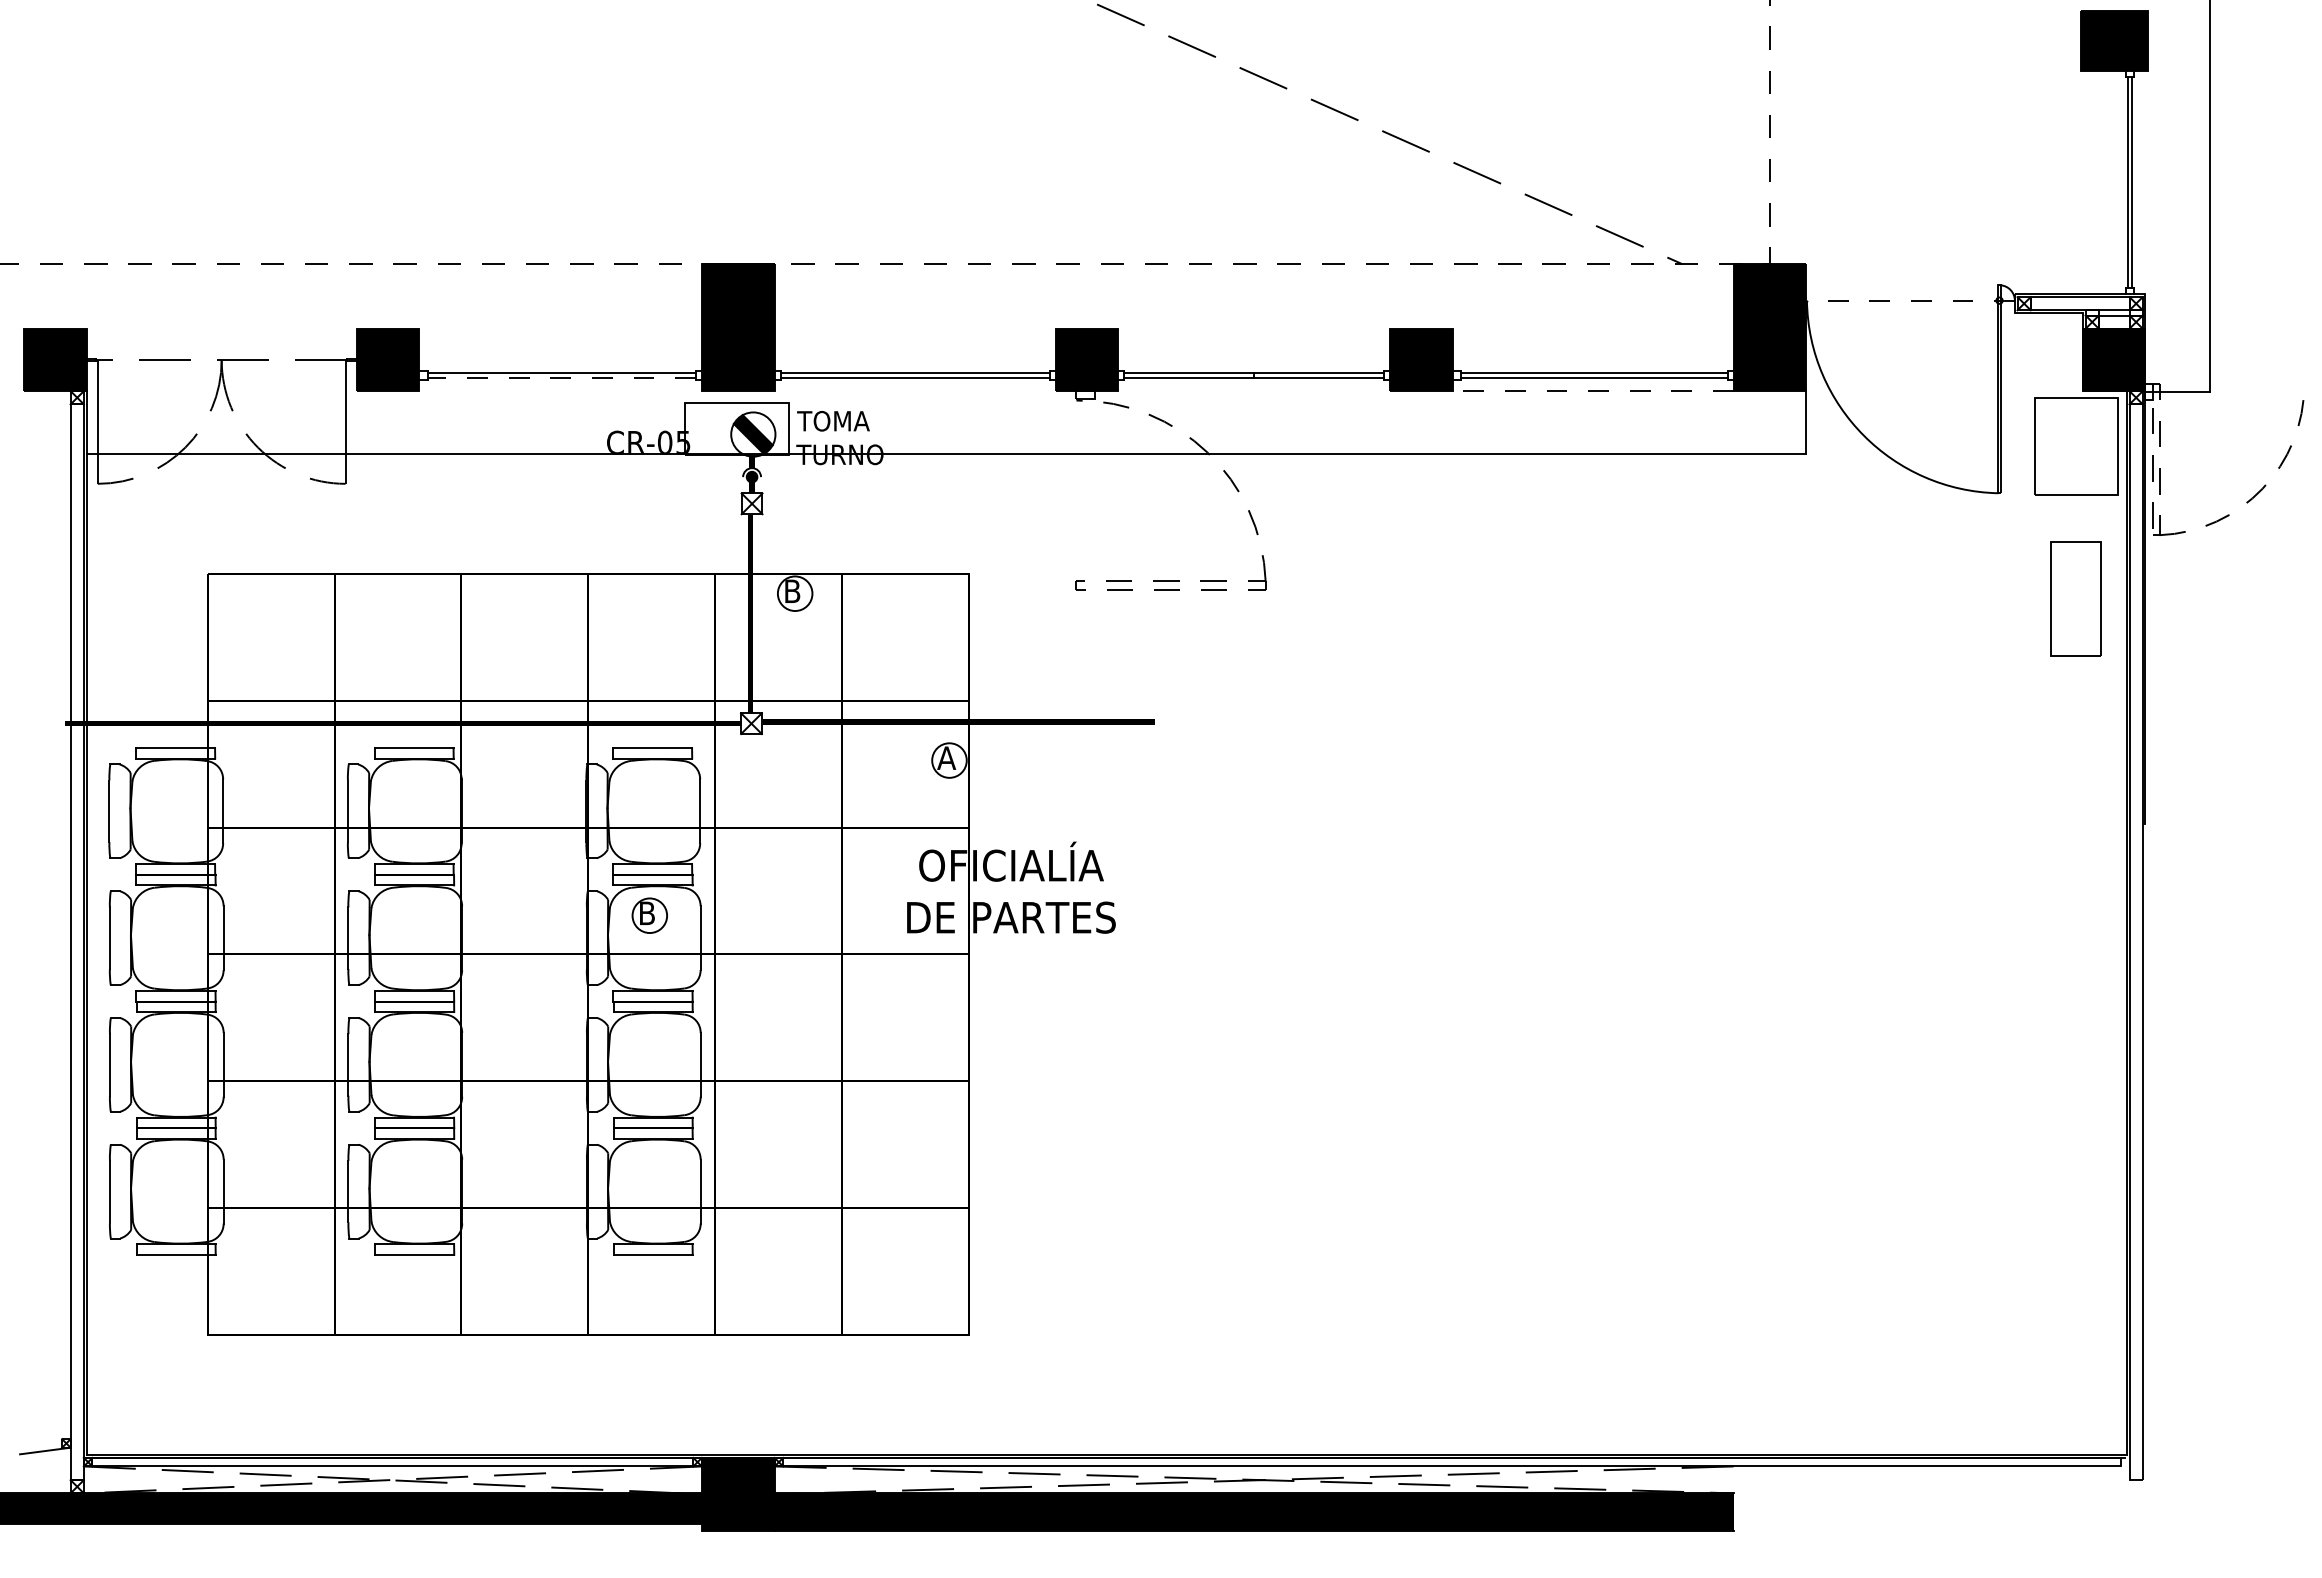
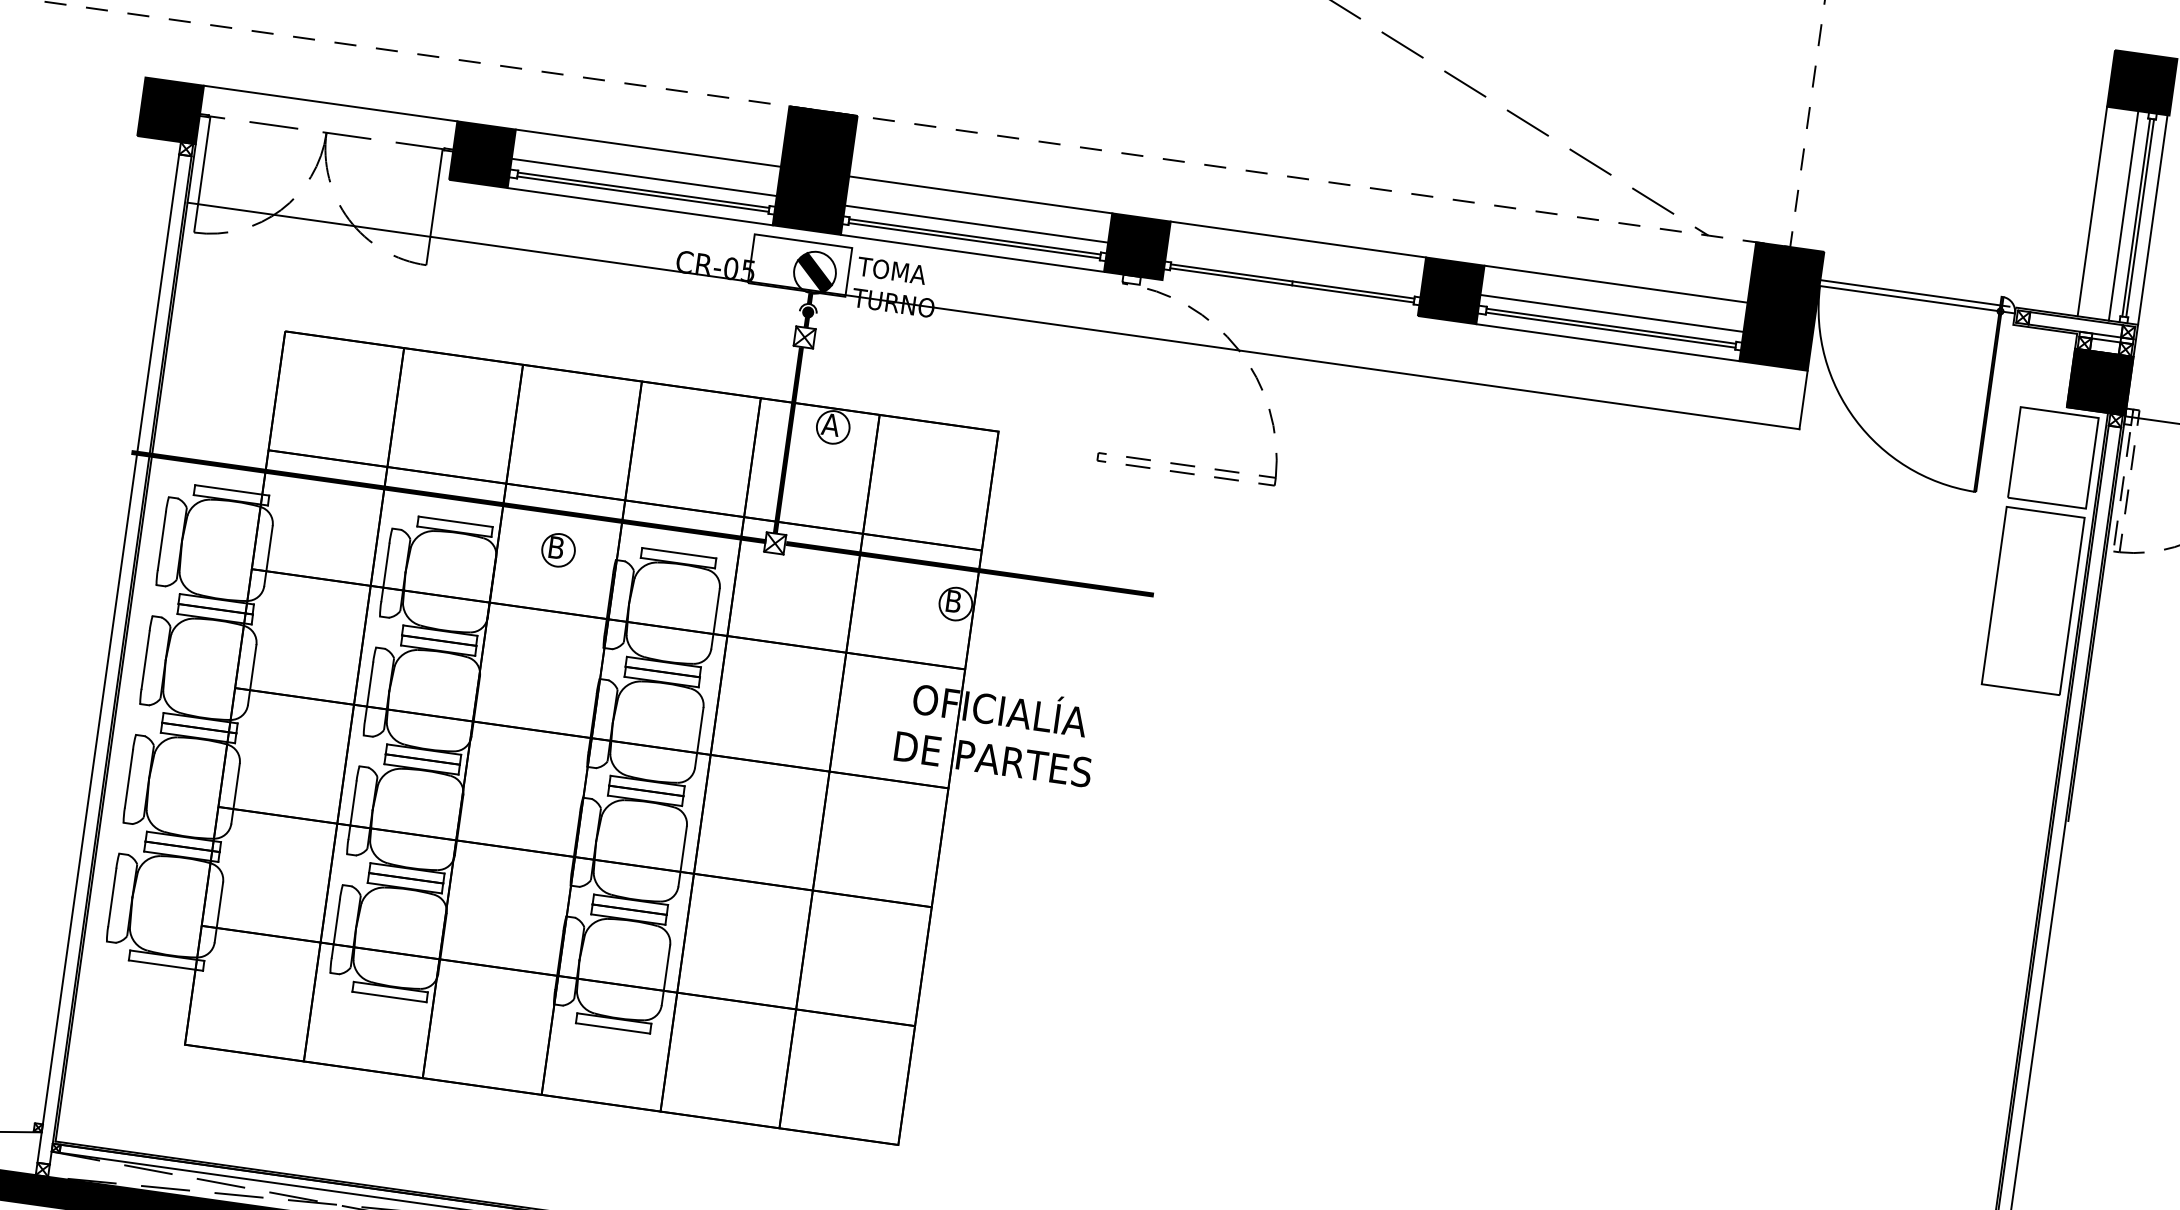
line: (2080, 182) -> (2091, 211), added
line: (2114, 182) -> (2123, 215), added
line: (2145, 182) -> (2152, 219), added
line: (1907, 294) -> (1915, 293), added
line: (1910, 300) -> (1917, 299), dashed -> solid
line: (221, 328) -> (330, 103), added
line: (560, 328) -> (648, 147), added
line: (915, 328) -> (980, 194), added
line: (1254, 328) -> (1298, 239), added
line: (1593, 328) -> (1616, 284), added
line: (560, 359) -> (644, 176), added
line: (915, 359) -> (976, 223), added
line: (1593, 359) -> (1612, 313), added
line: (561, 377) -> (642, 193), dashed -> solid
line: (560, 391) -> (639, 206), added
line: (915, 391) -> (972, 253), added
line: (1592, 391) -> (1607, 342), dashed -> solid
text: (792, 590) -> (831, 424), B -> A
part: (2076, 598) -> (2033, 600), size x1.67
text: (946, 757) -> (953, 600), A -> B
part: (649, 915) -> (558, 550), moved

